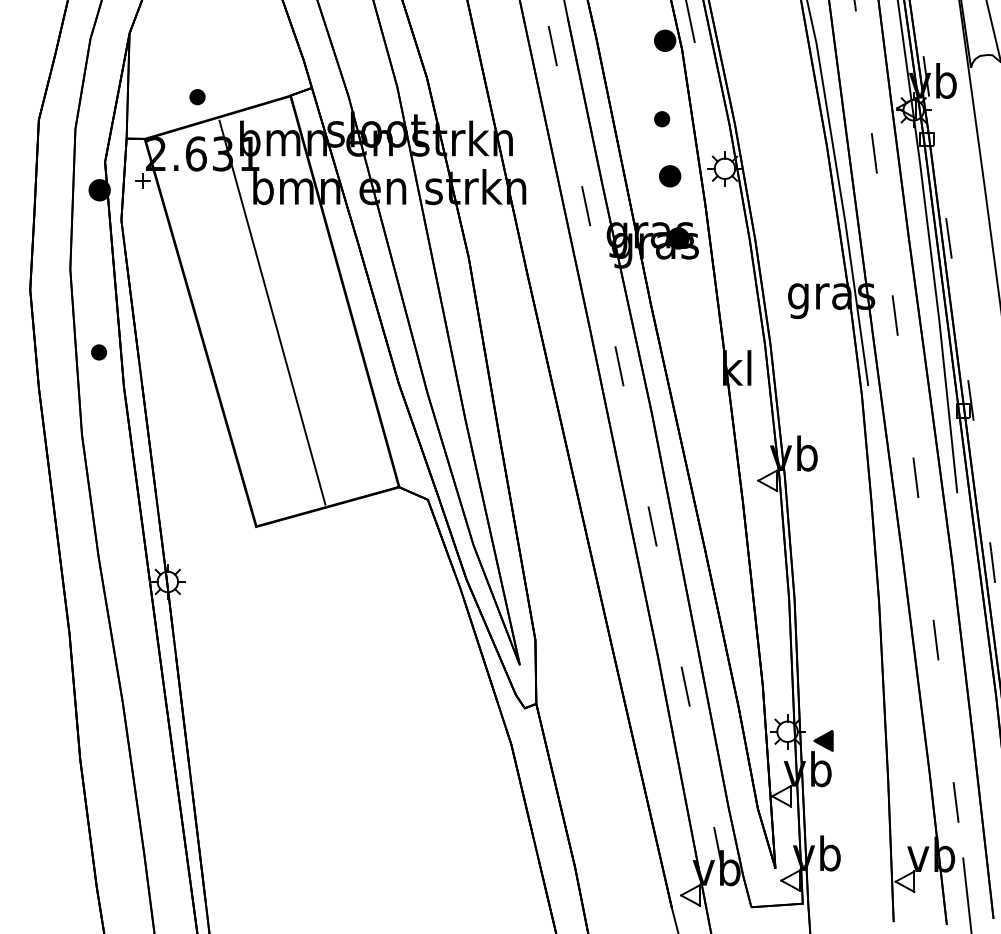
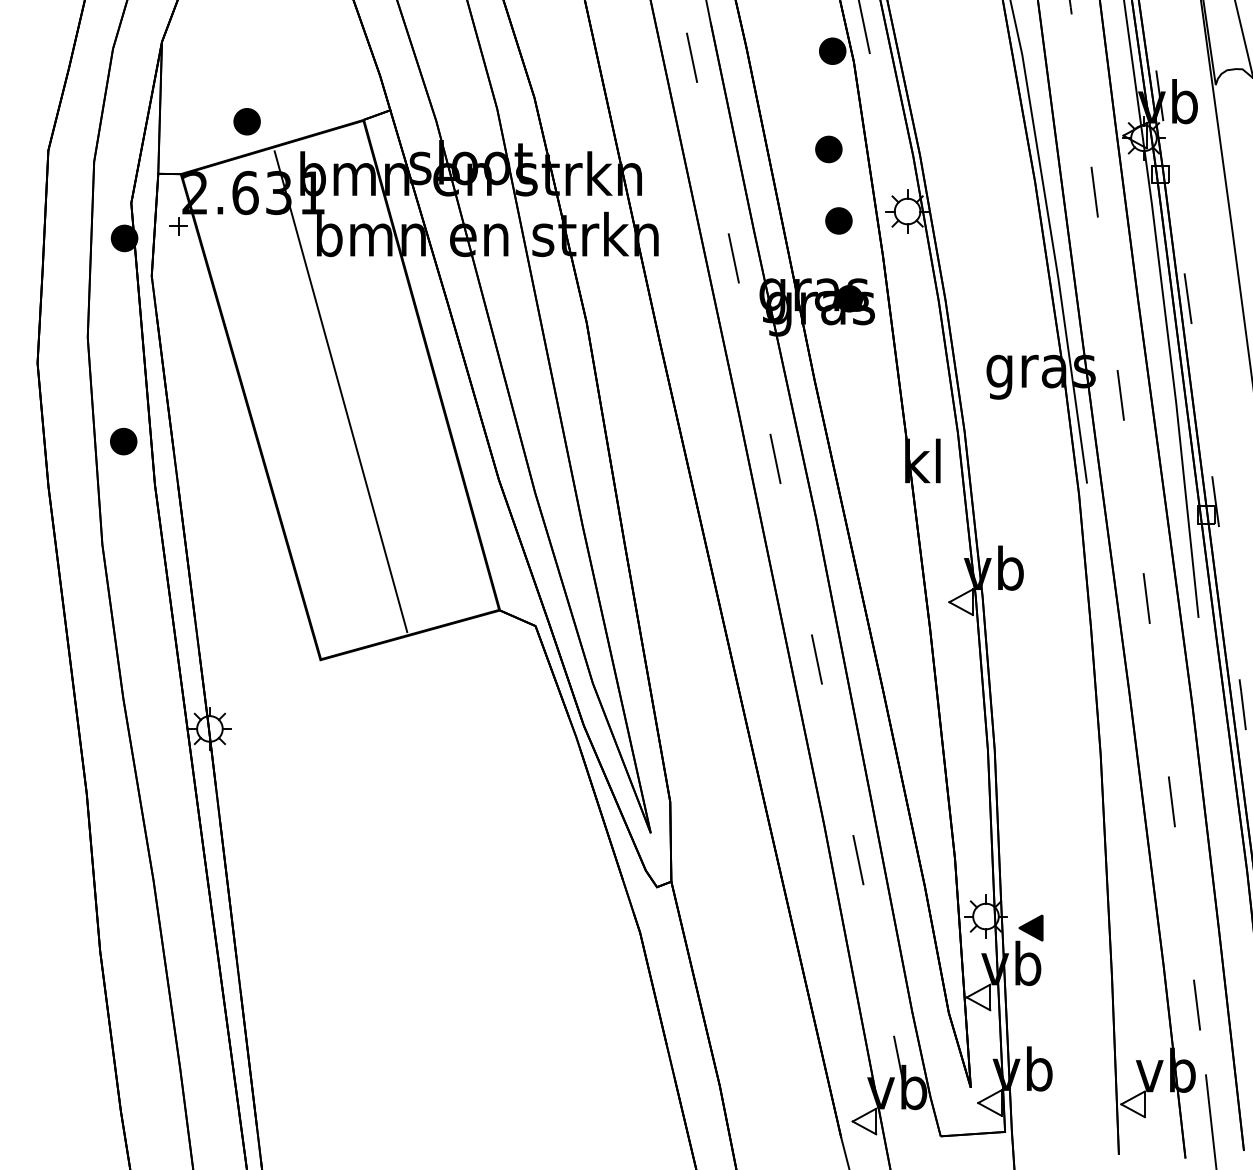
part: (197, 96) -> (246, 121), size x1.43
part: (661, 119) -> (828, 149), size x1.43
part: (98, 352) -> (123, 441), size x1.43

